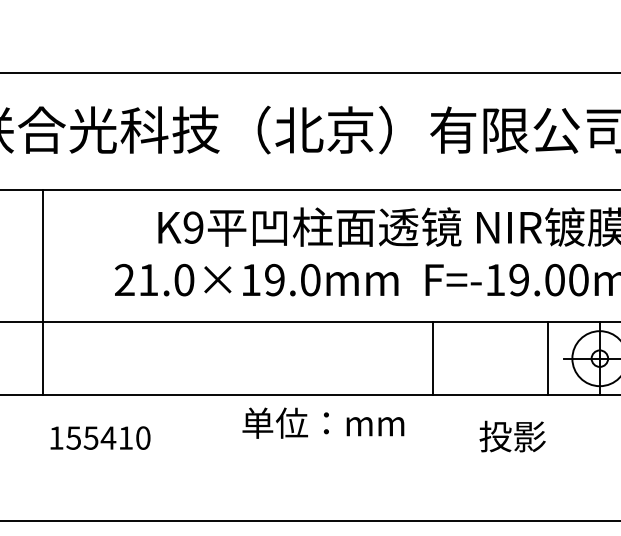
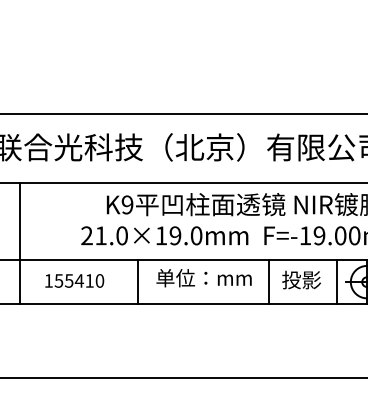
line: (44, 291) -> (20, 242), moved
line: (212, 357) -> (138, 281), added
text: (322, 423) -> (203, 278), moved
text: (512, 435) -> (301, 279), moved
text: (100, 437) -> (74, 280), moved

